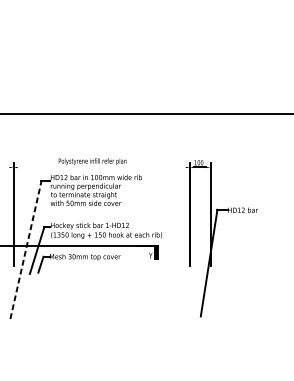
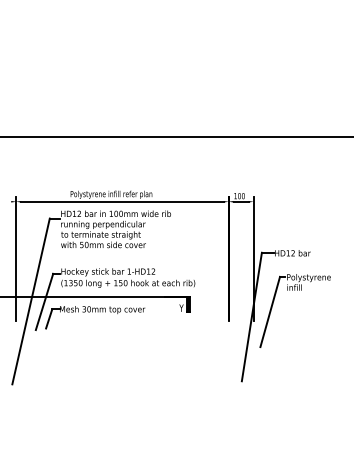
line: (101, 167) -> (122, 201), added
part: (244, 241) -> (294, 290), added
line: (26, 250) -> (31, 301), dashed -> solid

